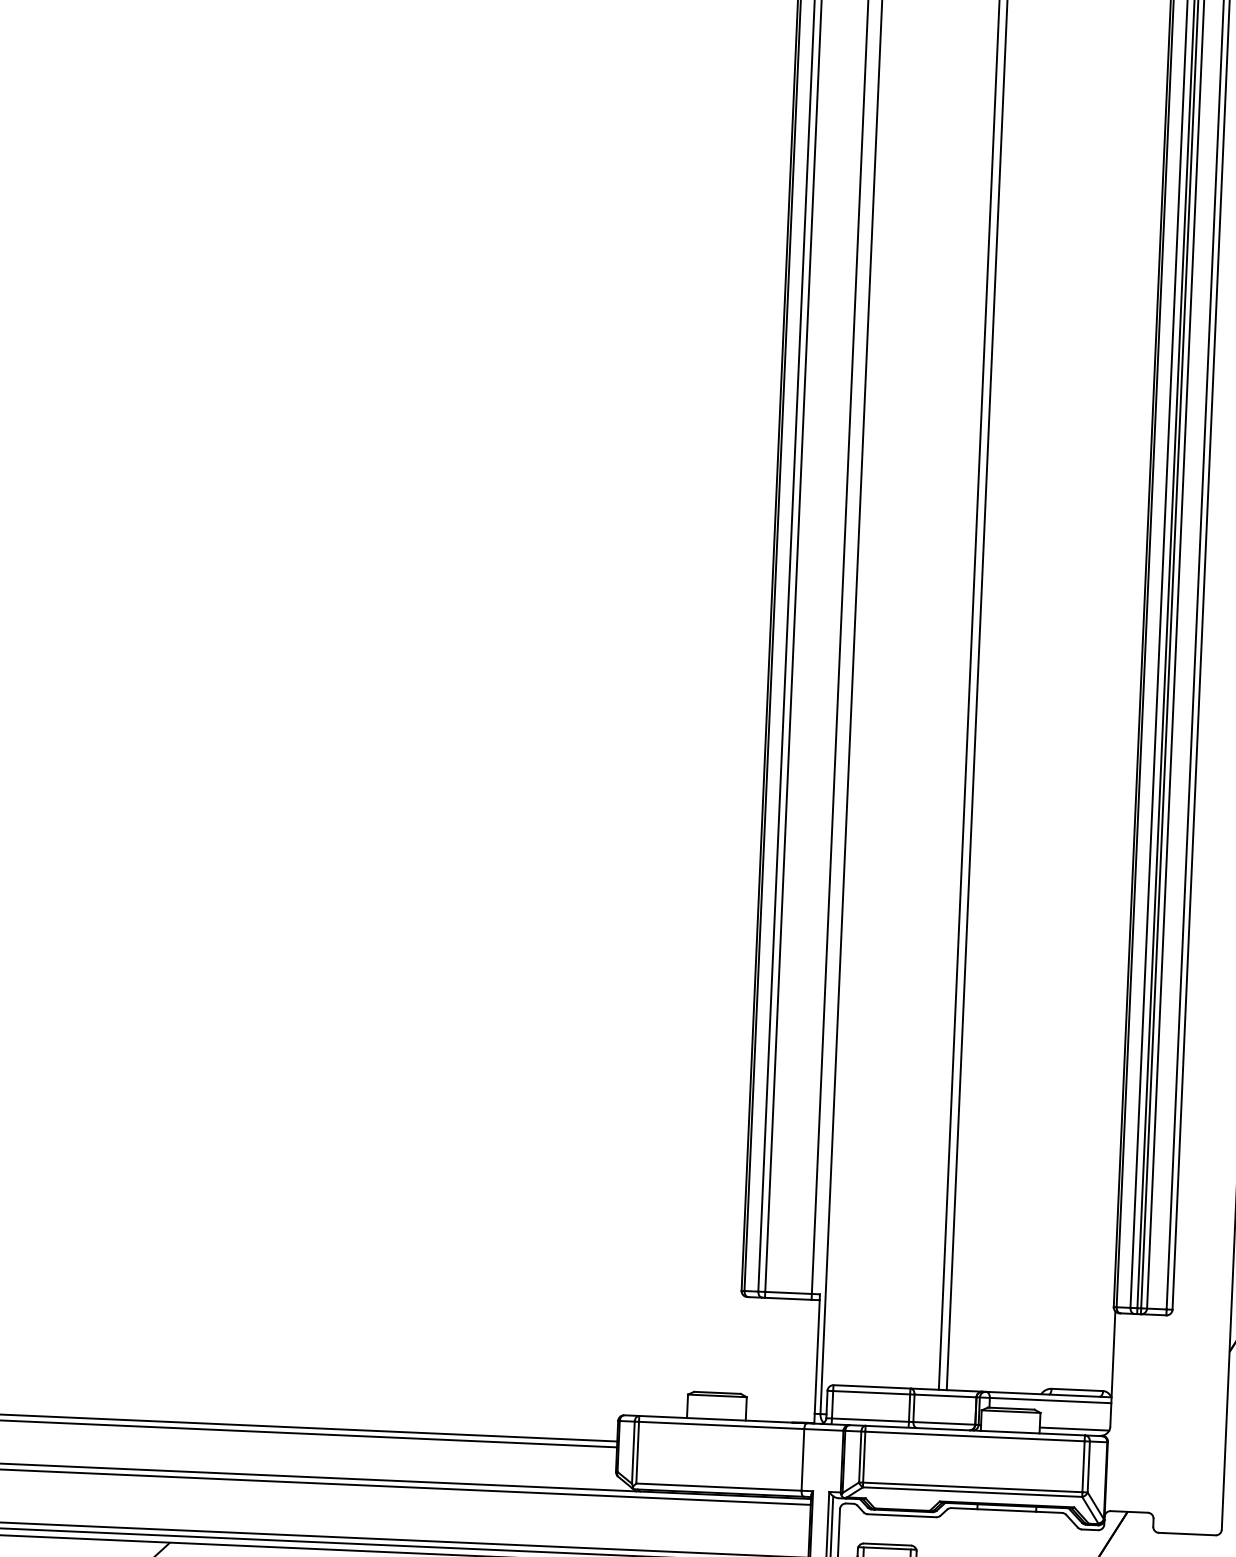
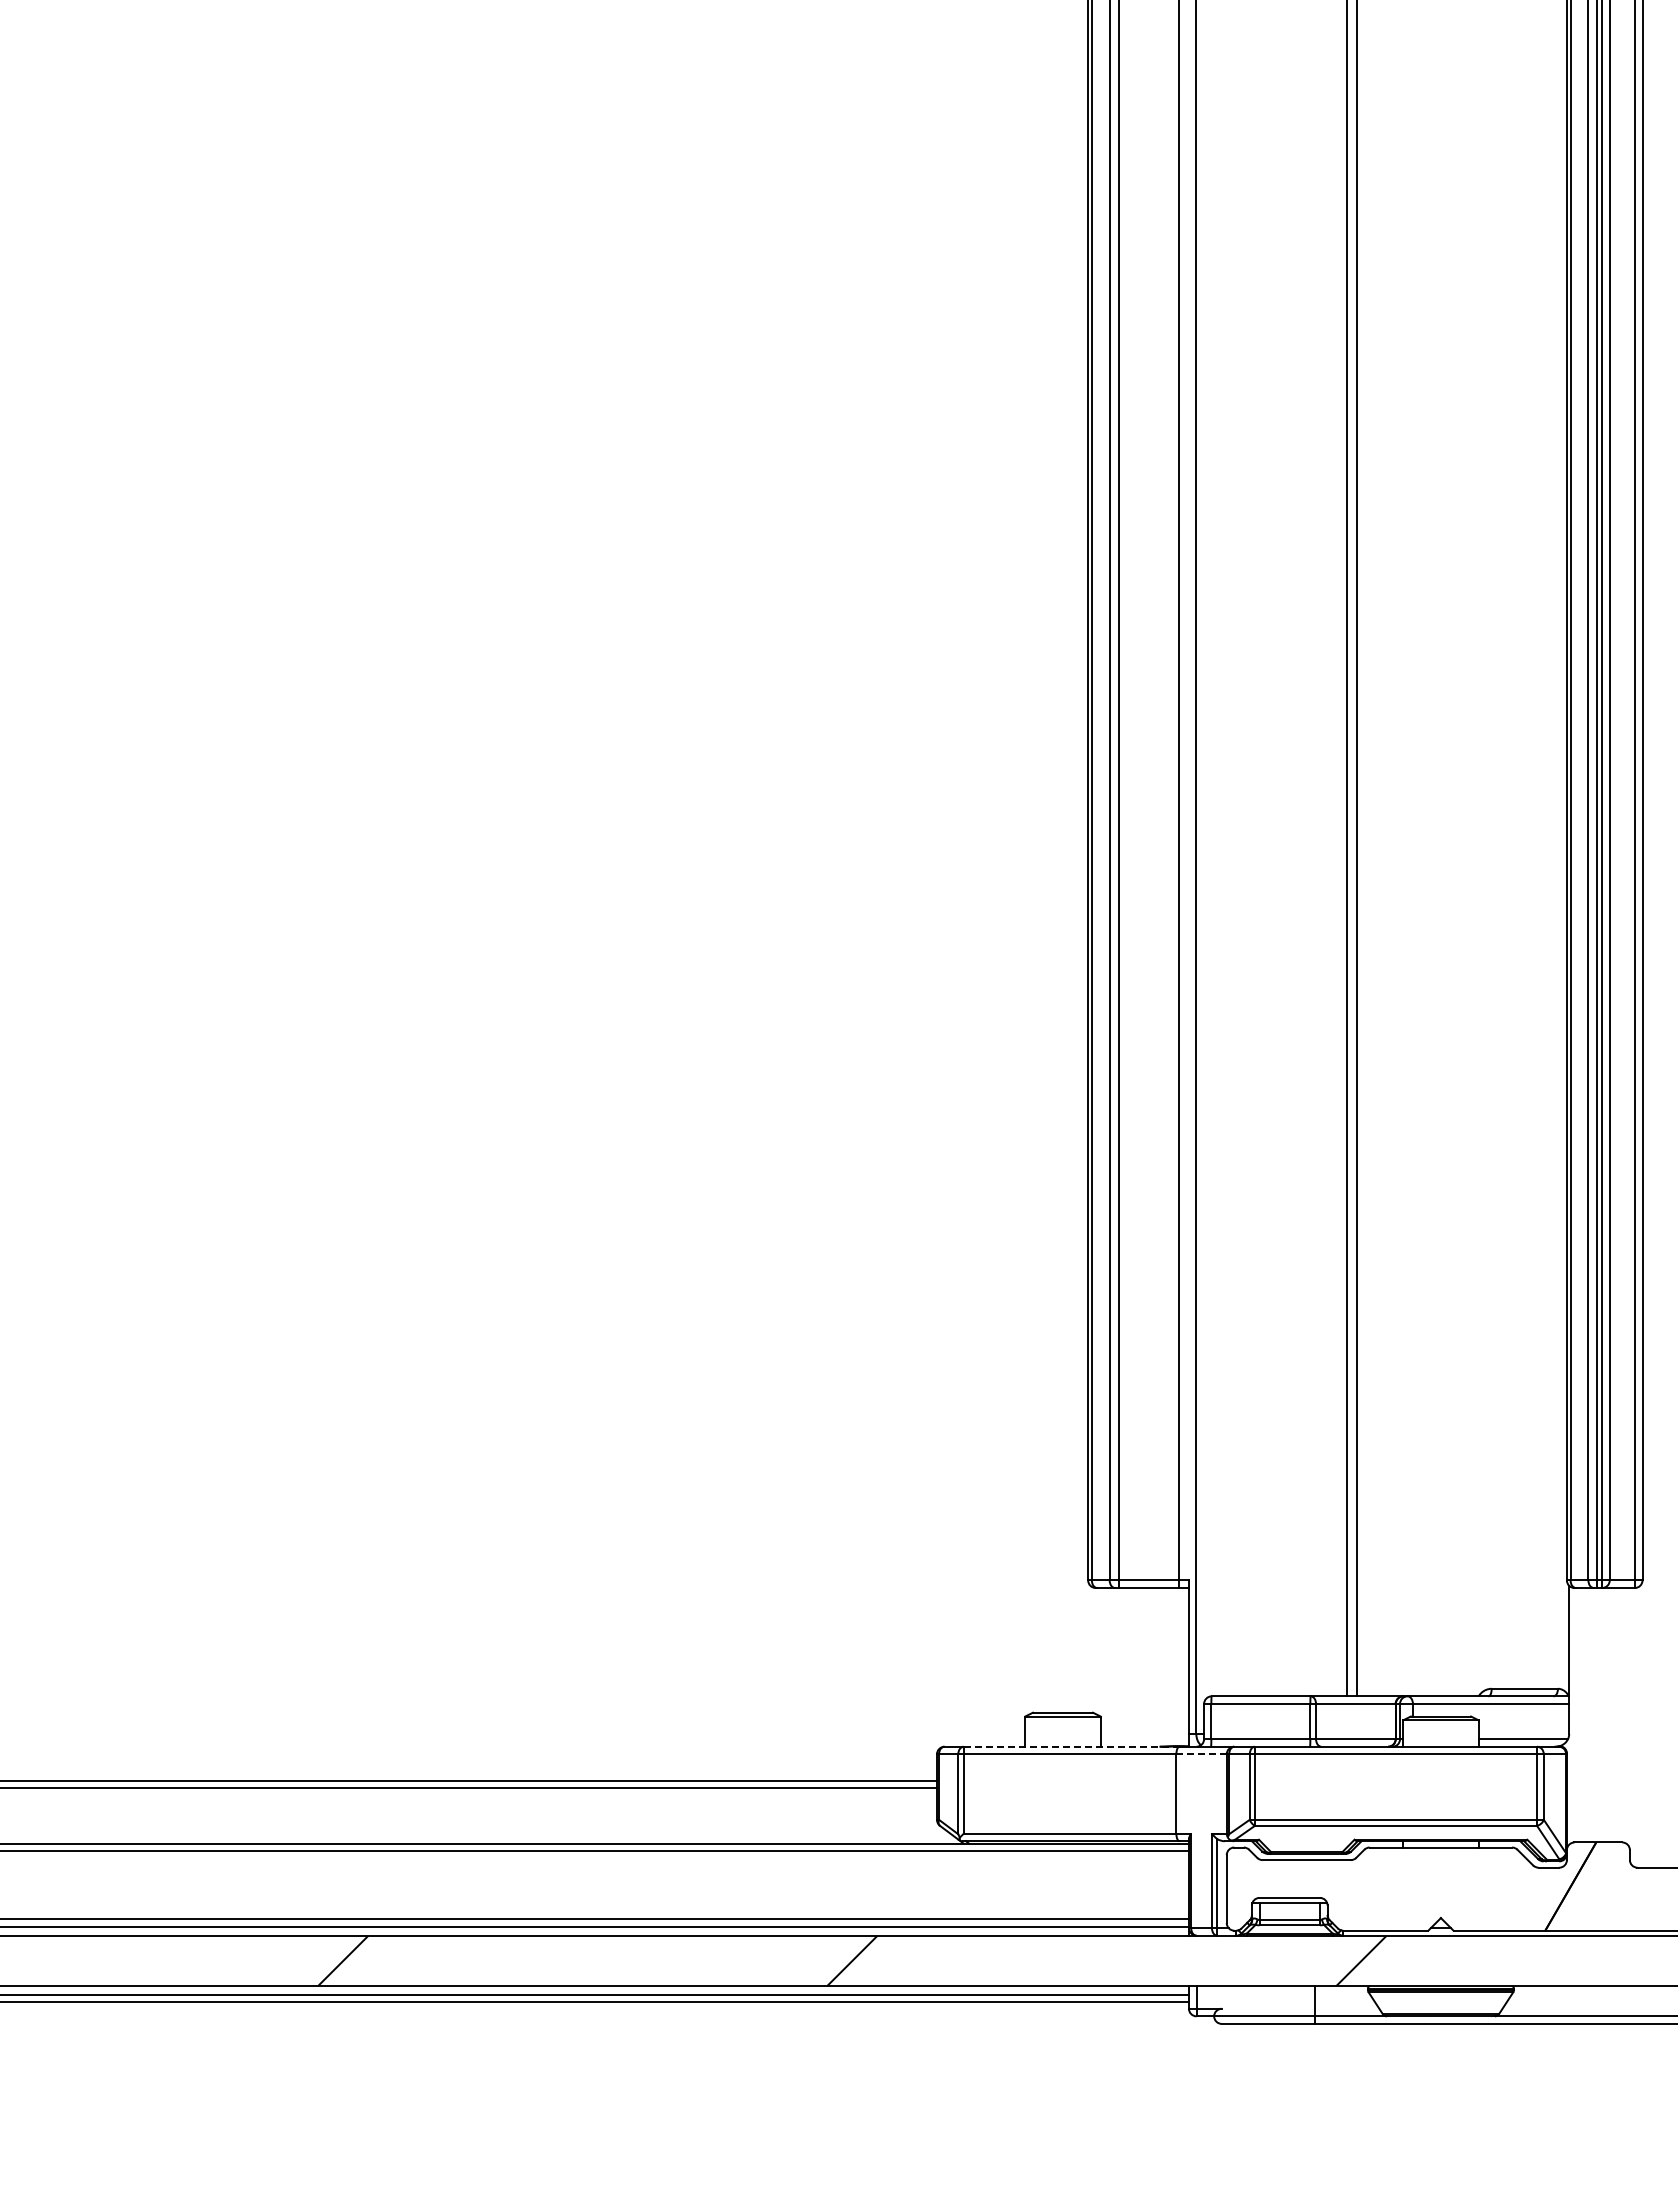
line: (723, 1419) -> (1071, 1746), solid -> dashed
line: (824, 1430) -> (1202, 1754), solid -> dashed

